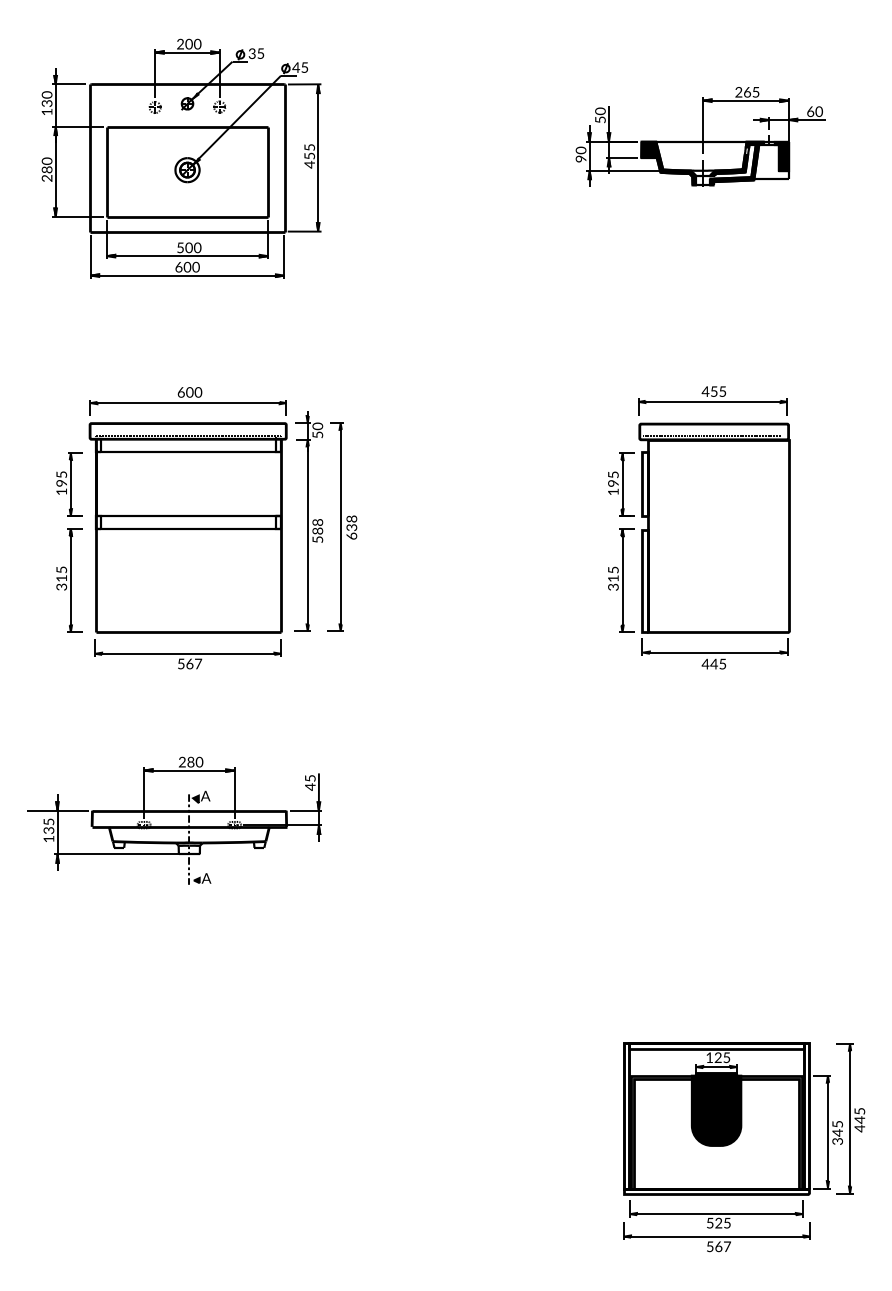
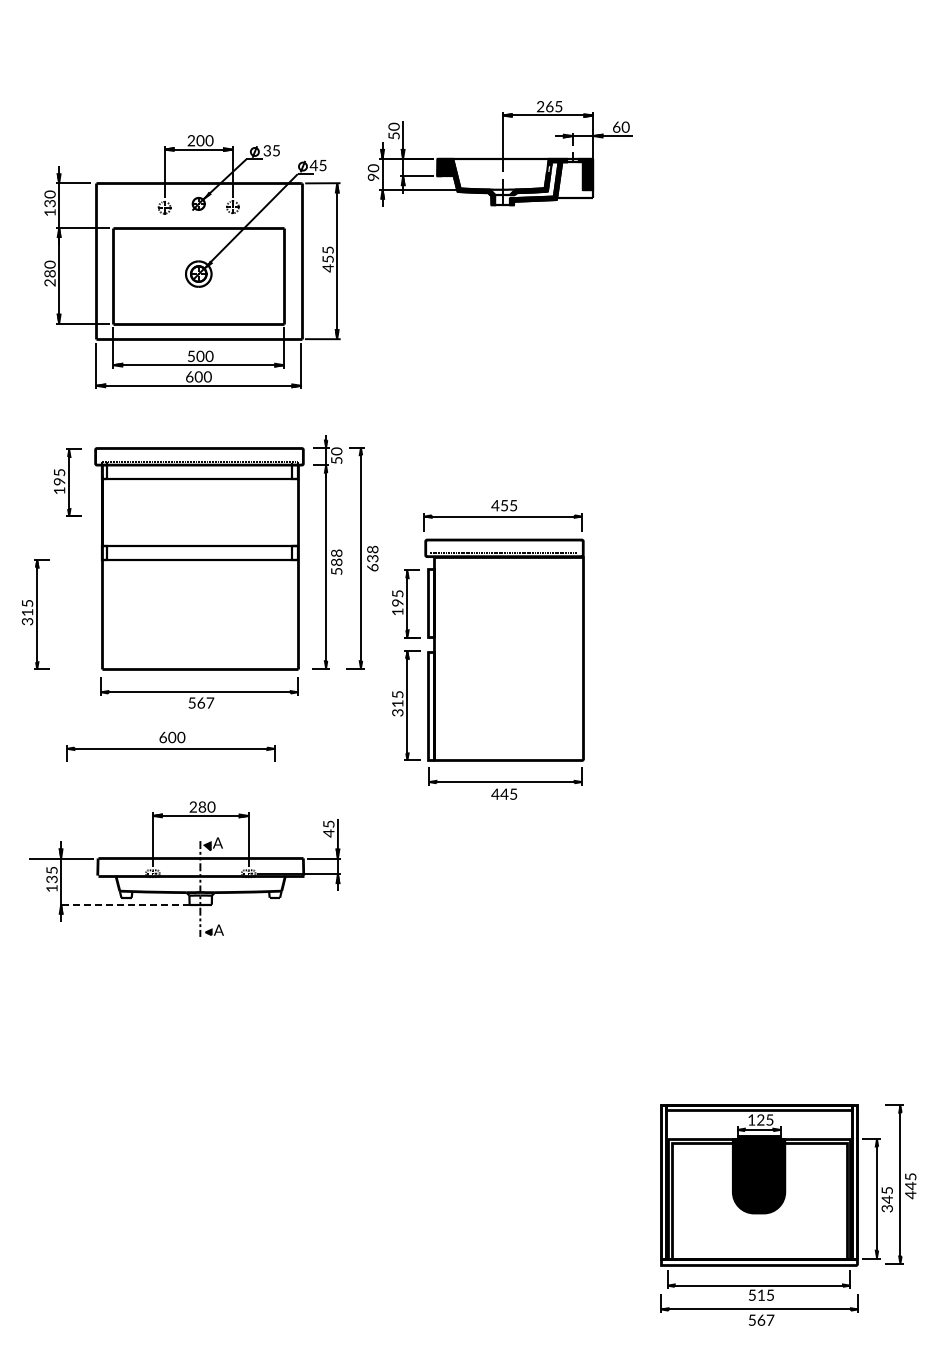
part: (700, 136) -> (499, 153), moved
part: (181, 158) -> (192, 261), moved
part: (188, 400) -> (170, 746), moved
part: (69, 484) -> (67, 482), moved
part: (699, 527) -> (488, 649), moved
part: (69, 580) -> (35, 614), moved
line: (116, 854) -> (123, 904), solid -> dashed
text: (718, 1222) -> (761, 1294), 525 -> 515

